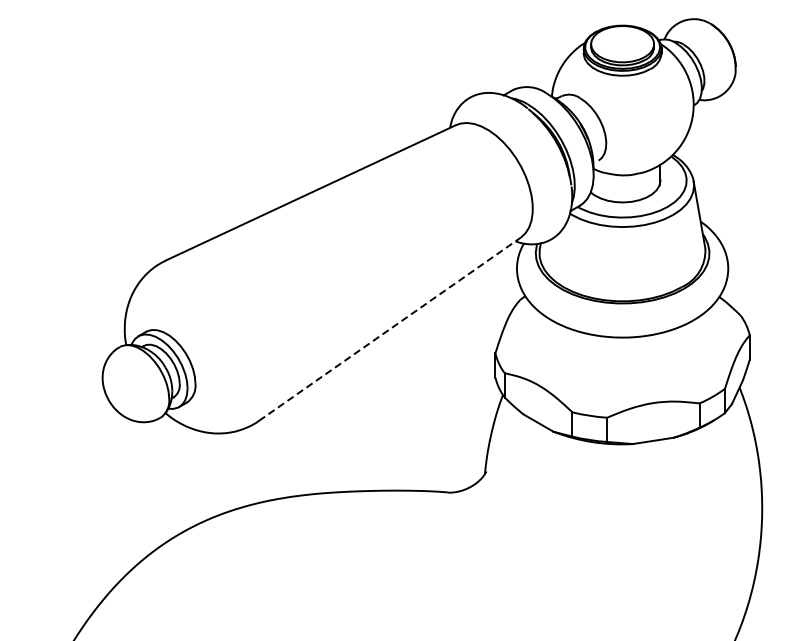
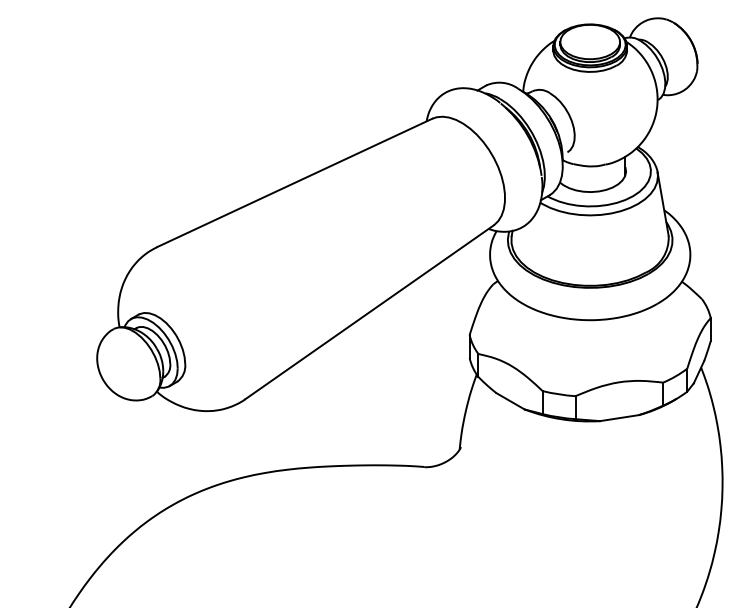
line: (389, 329) -> (369, 312), dashed -> solid

